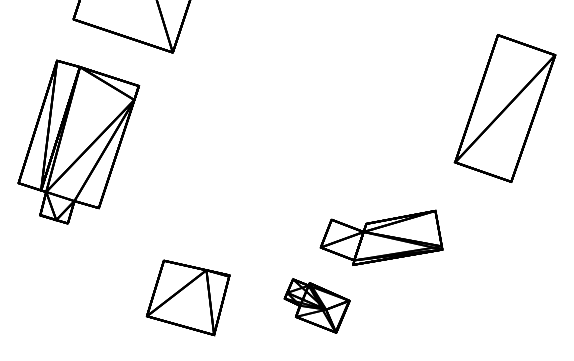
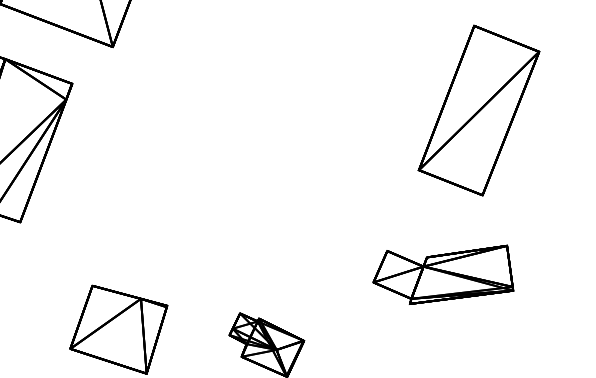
part: (504, 108) -> (478, 110), moved
part: (381, 237) -> (443, 273), moved

